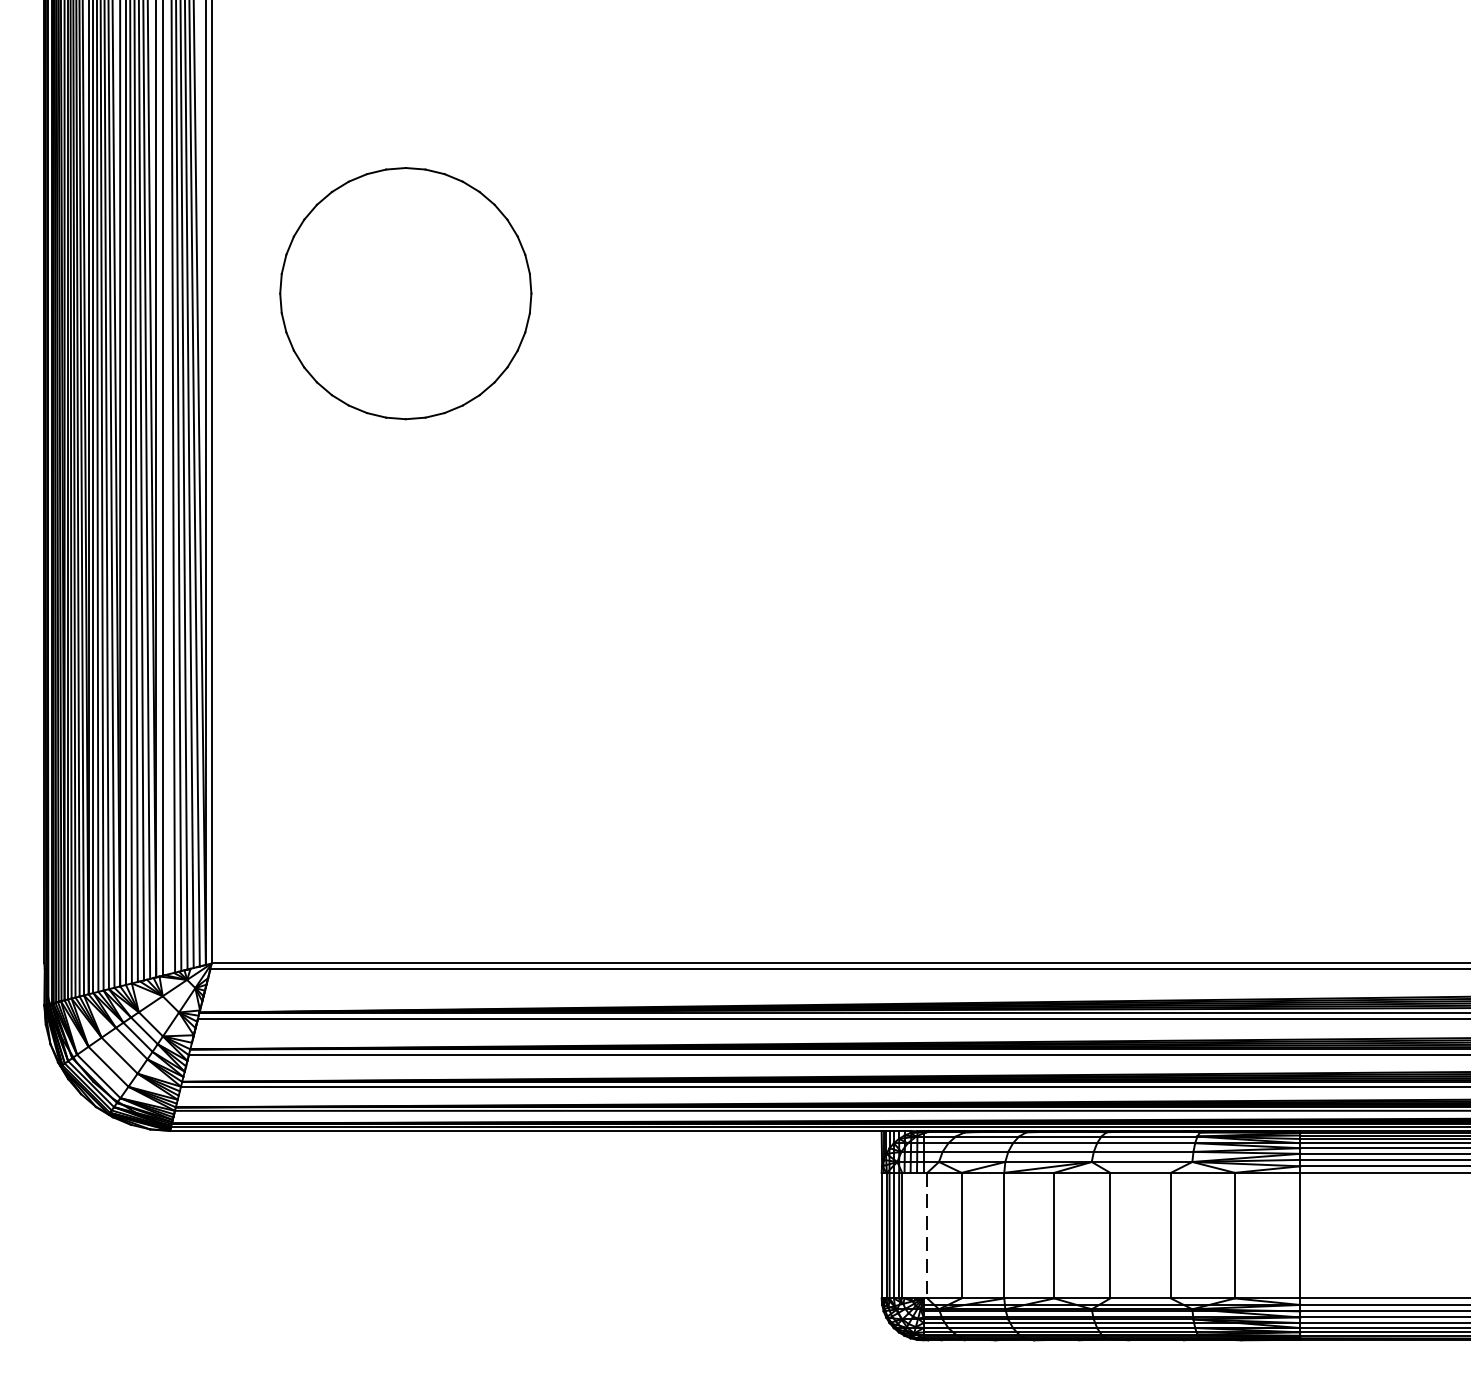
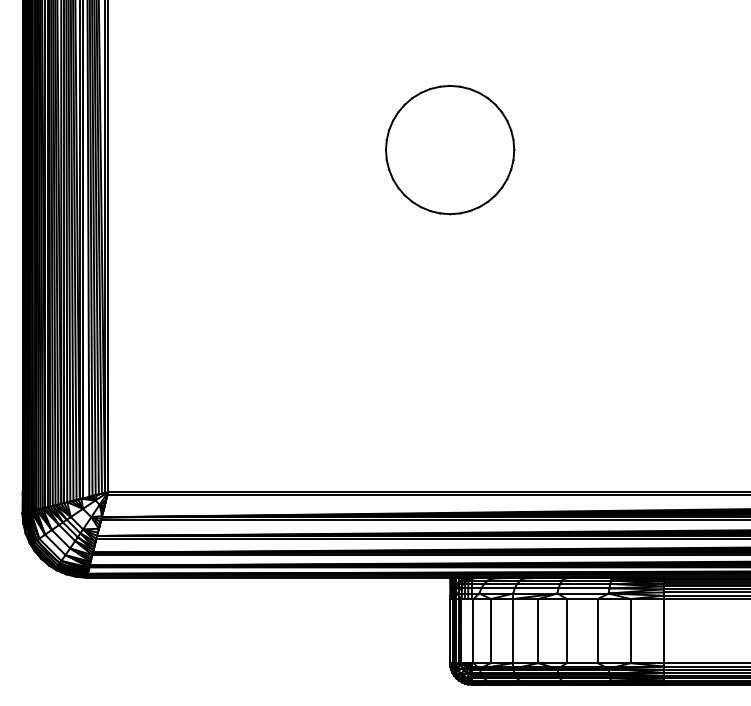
part: (406, 294) -> (450, 150), moved
line: (927, 1236) -> (473, 631), dashed -> solid

